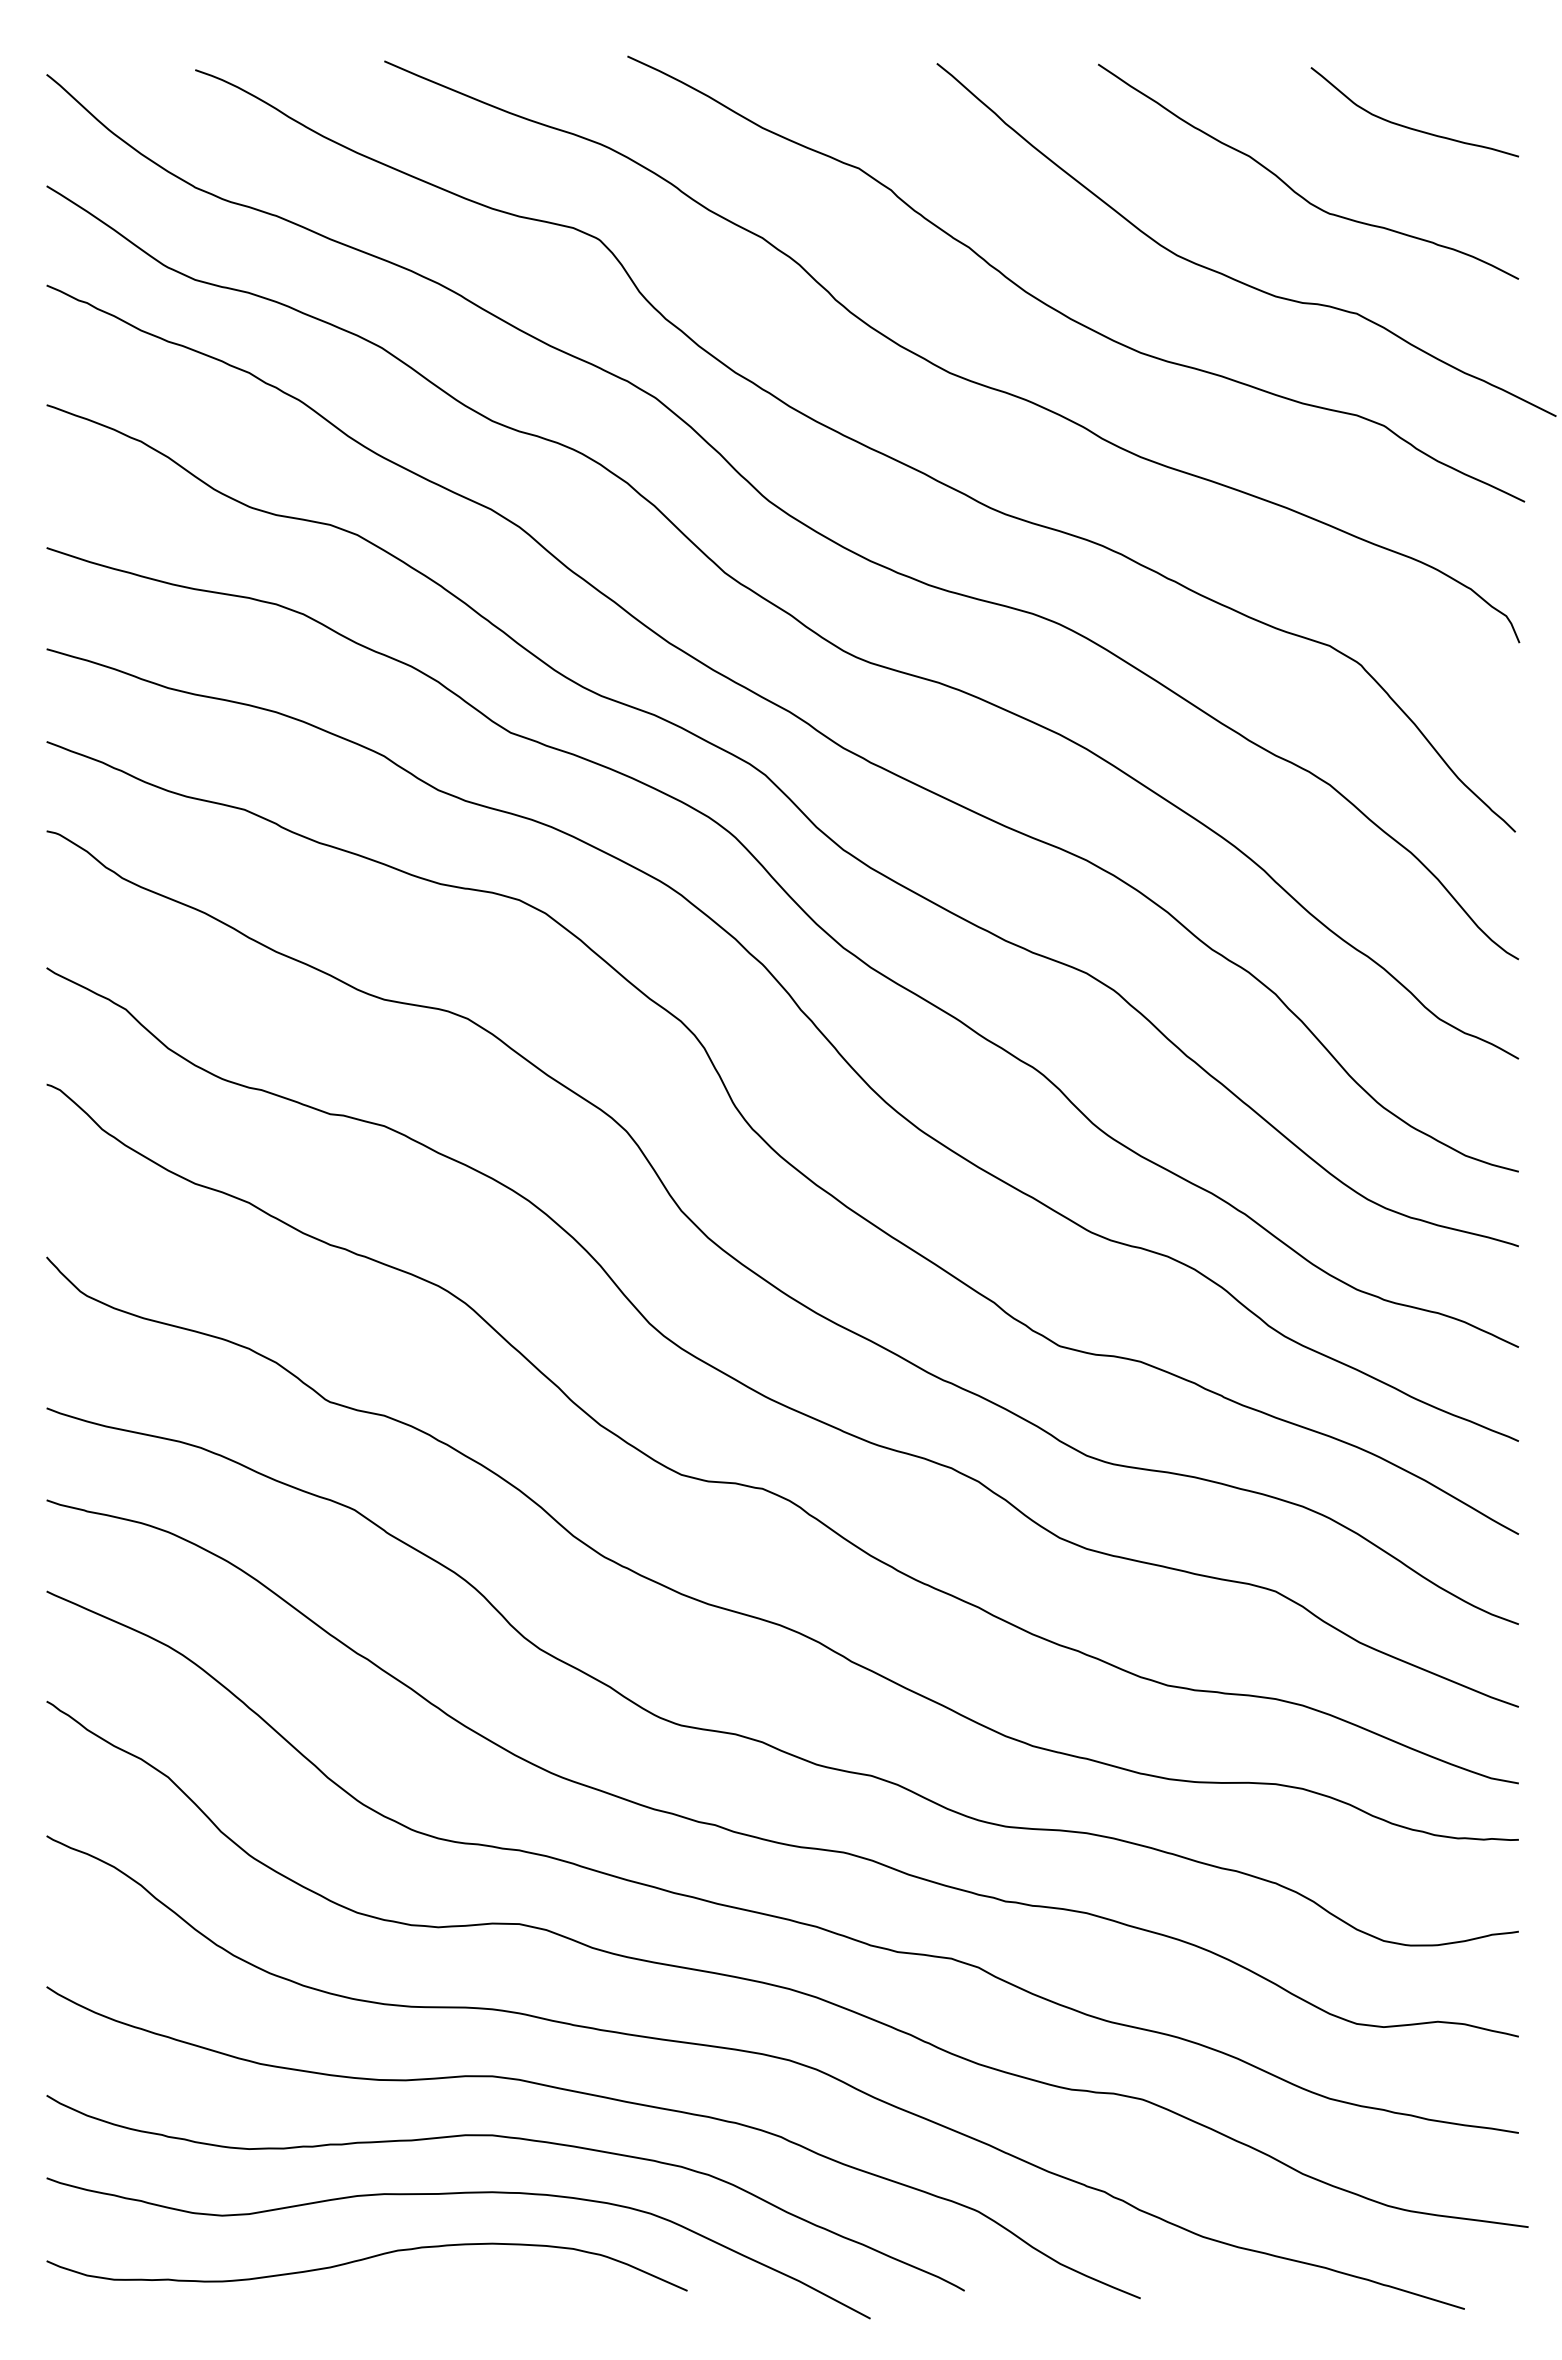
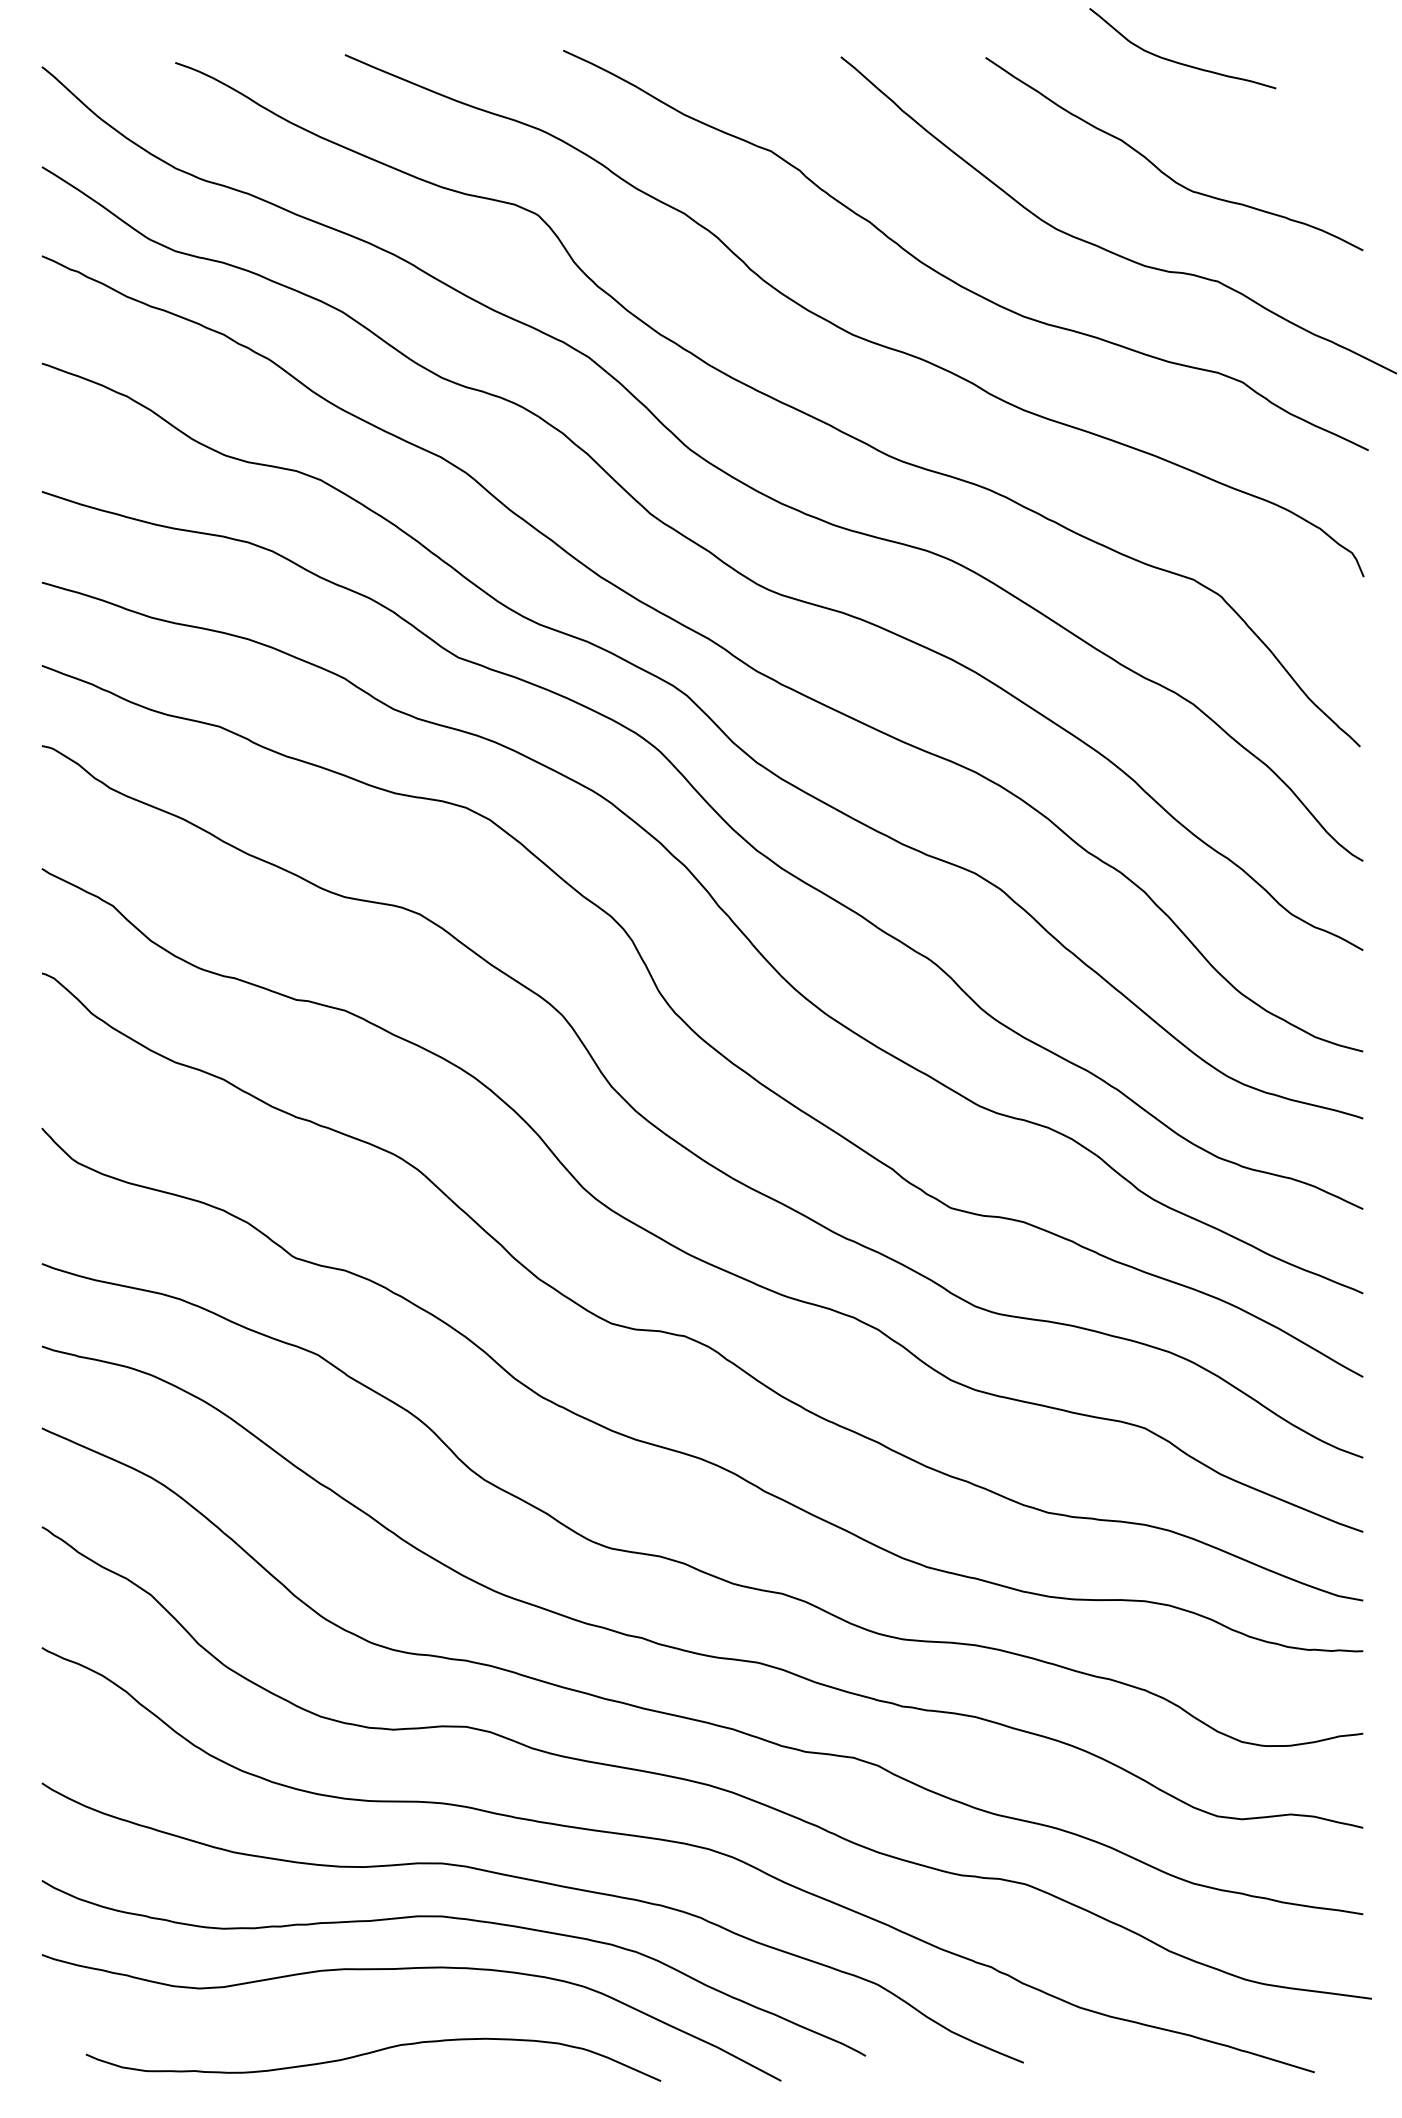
curve: (1411, 127) -> (1179, 62), moved
curve: (363, 2260) -> (370, 2053), moved

